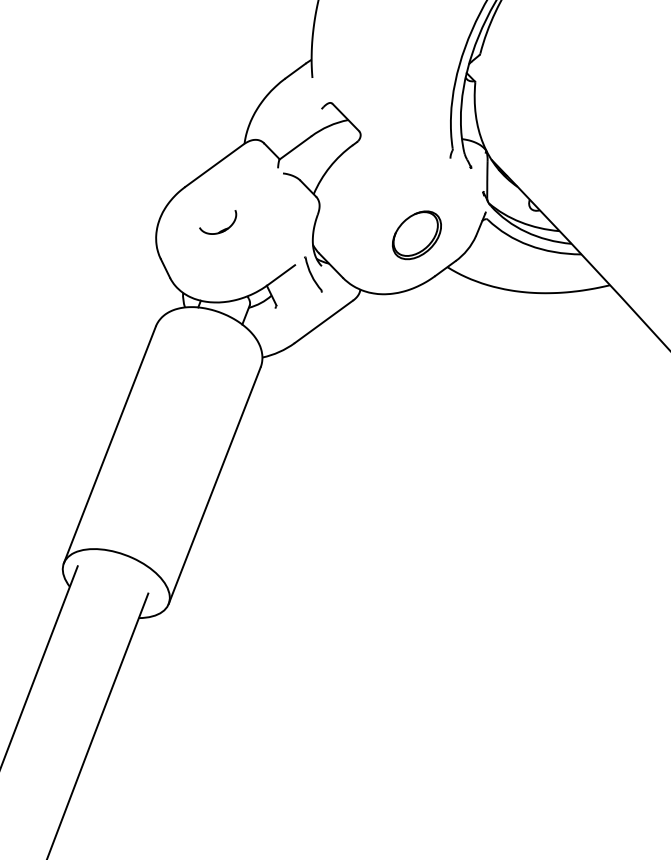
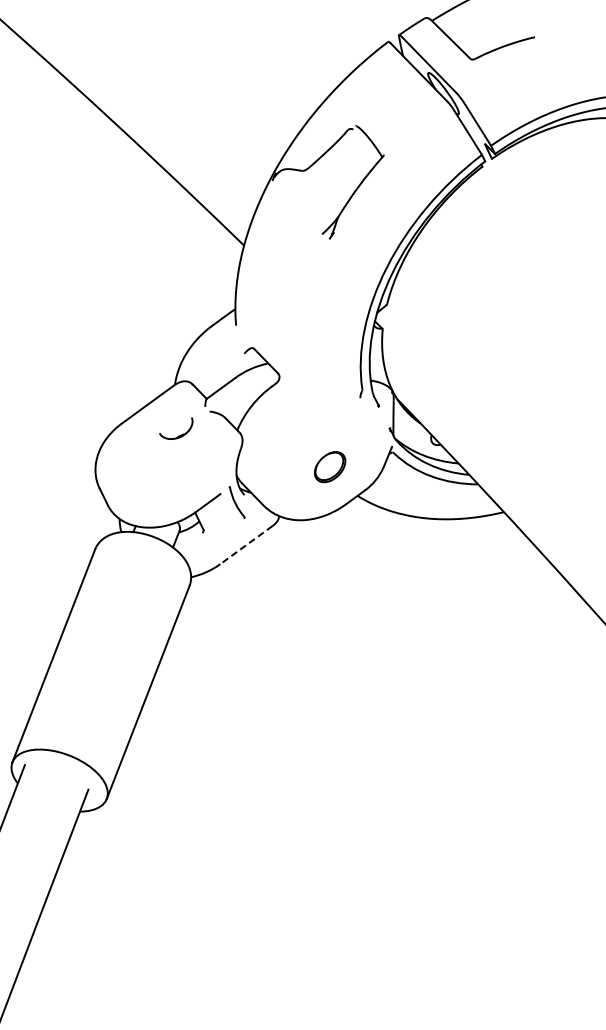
part: (222, 228) -> (180, 434), moved
part: (416, 234) -> (329, 466), size x0.7
line: (323, 322) -> (246, 545), solid -> dashed

